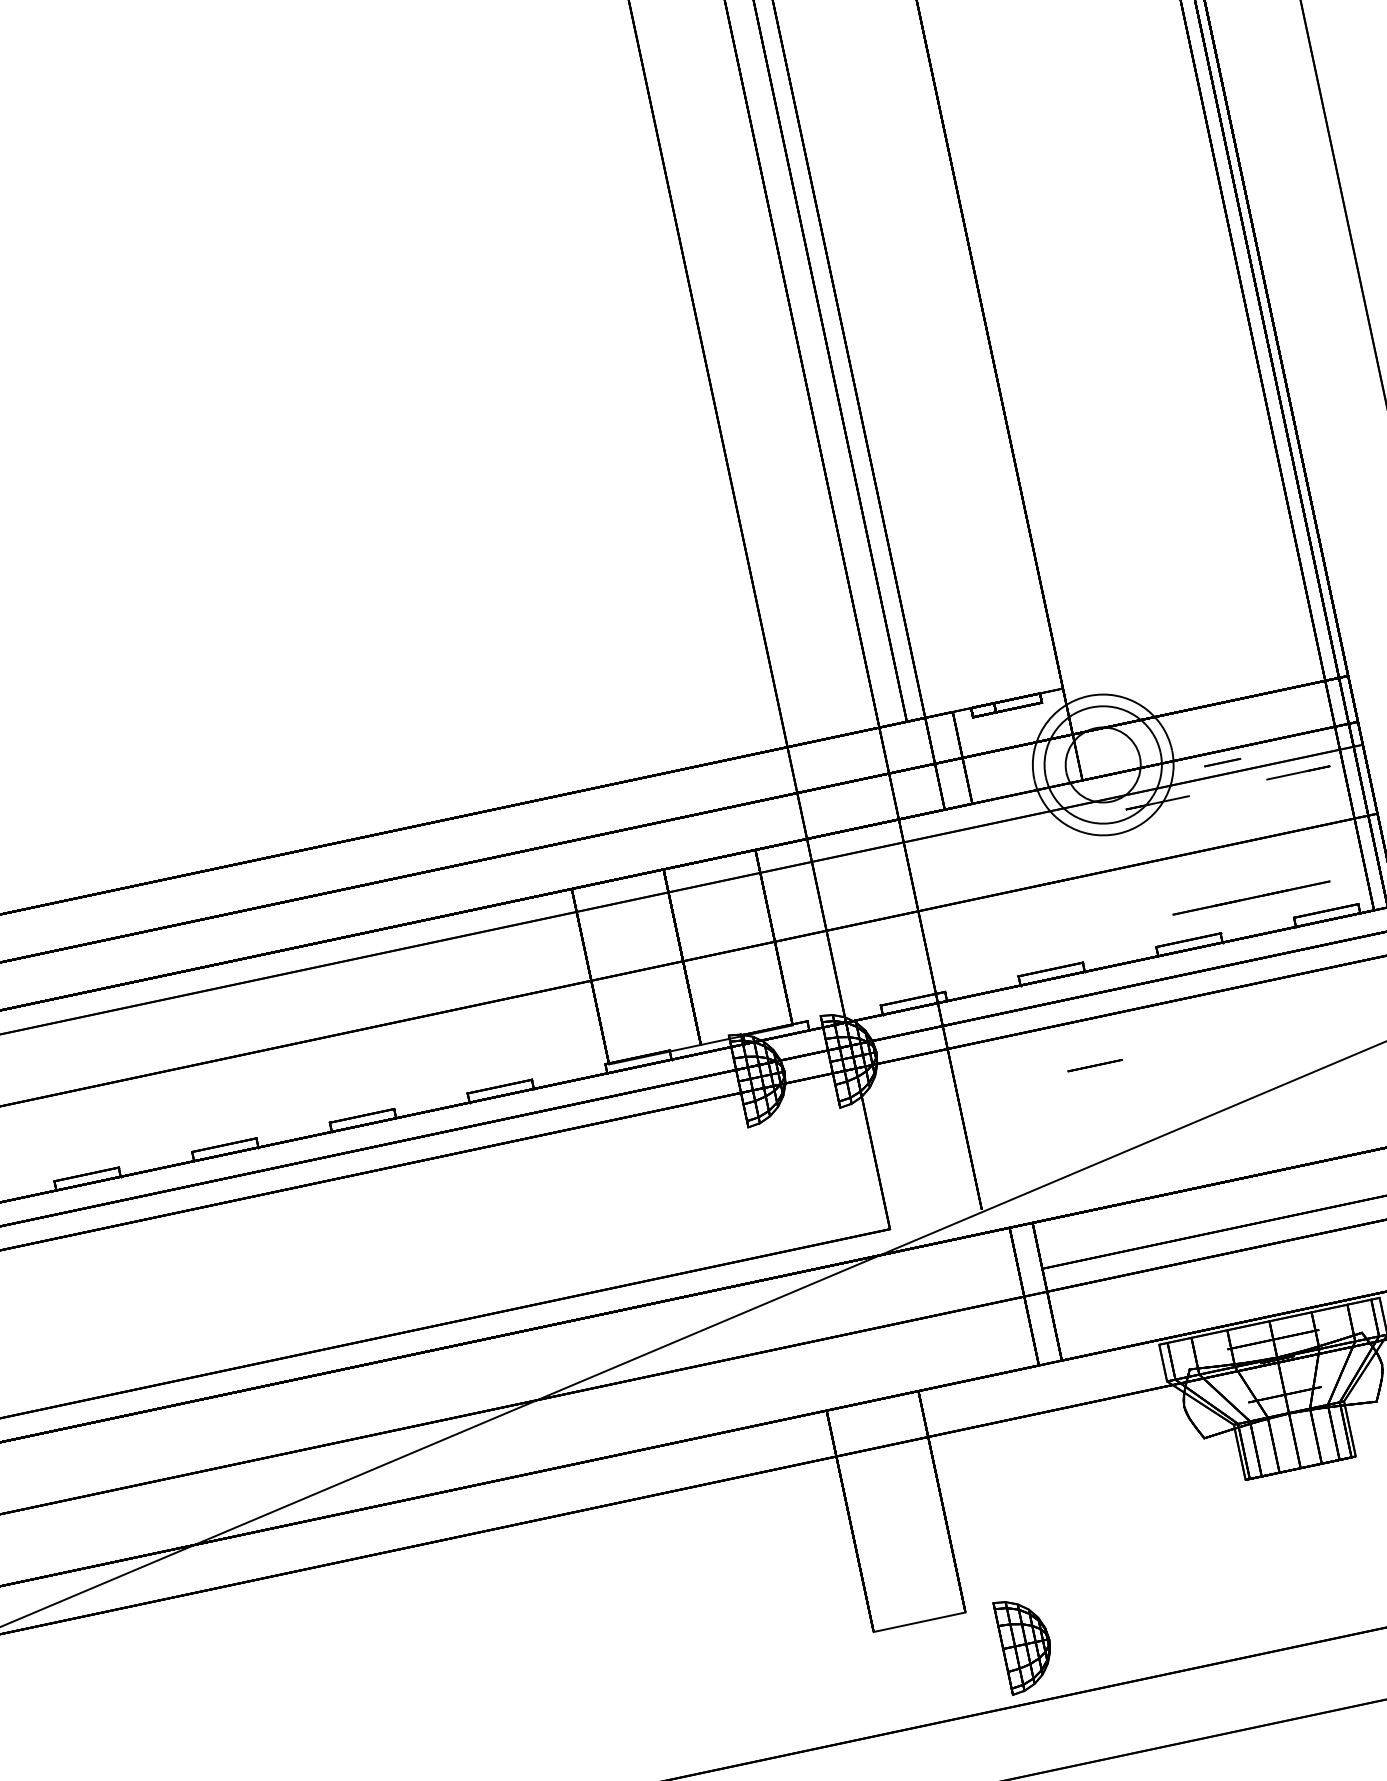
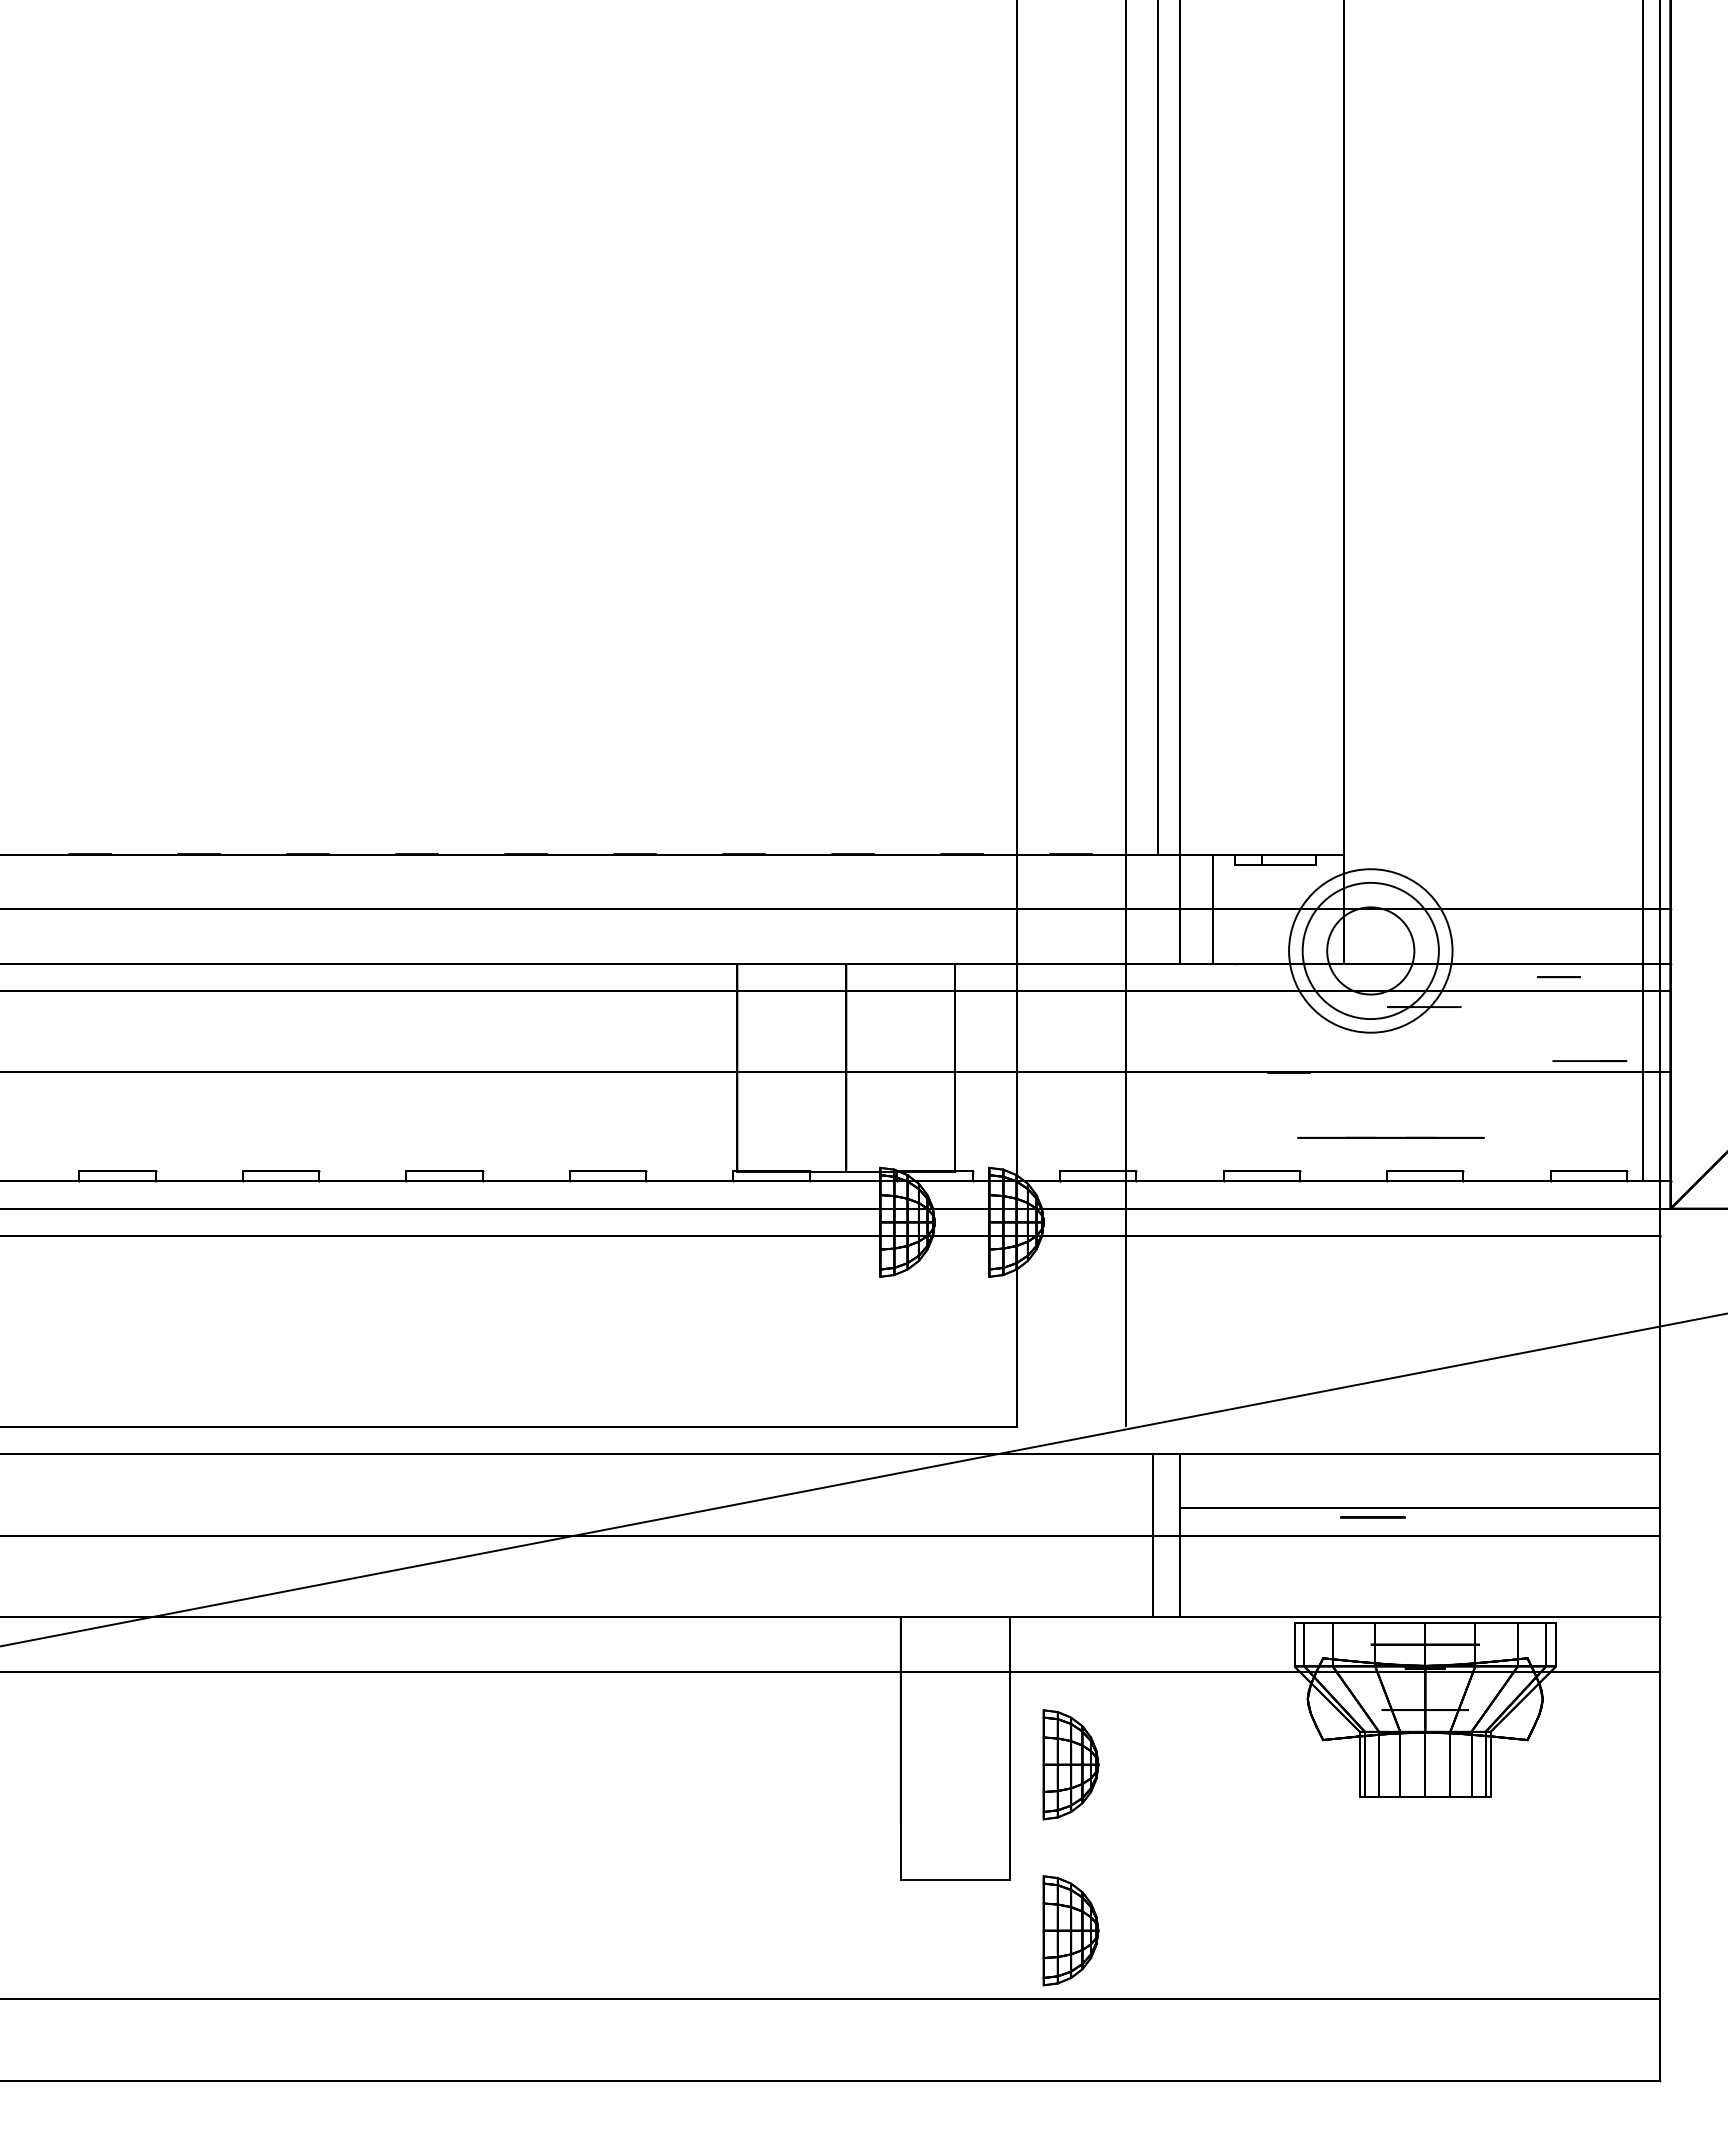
line: (1222, 763) -> (1558, 977), moved
line: (1297, 772) -> (1589, 1060), moved
line: (1250, 897) -> (1390, 1137), moved
circle: (1094, 1065) -> (1372, 1517), moved
part: (995, 1504) -> (1070, 1764), added

